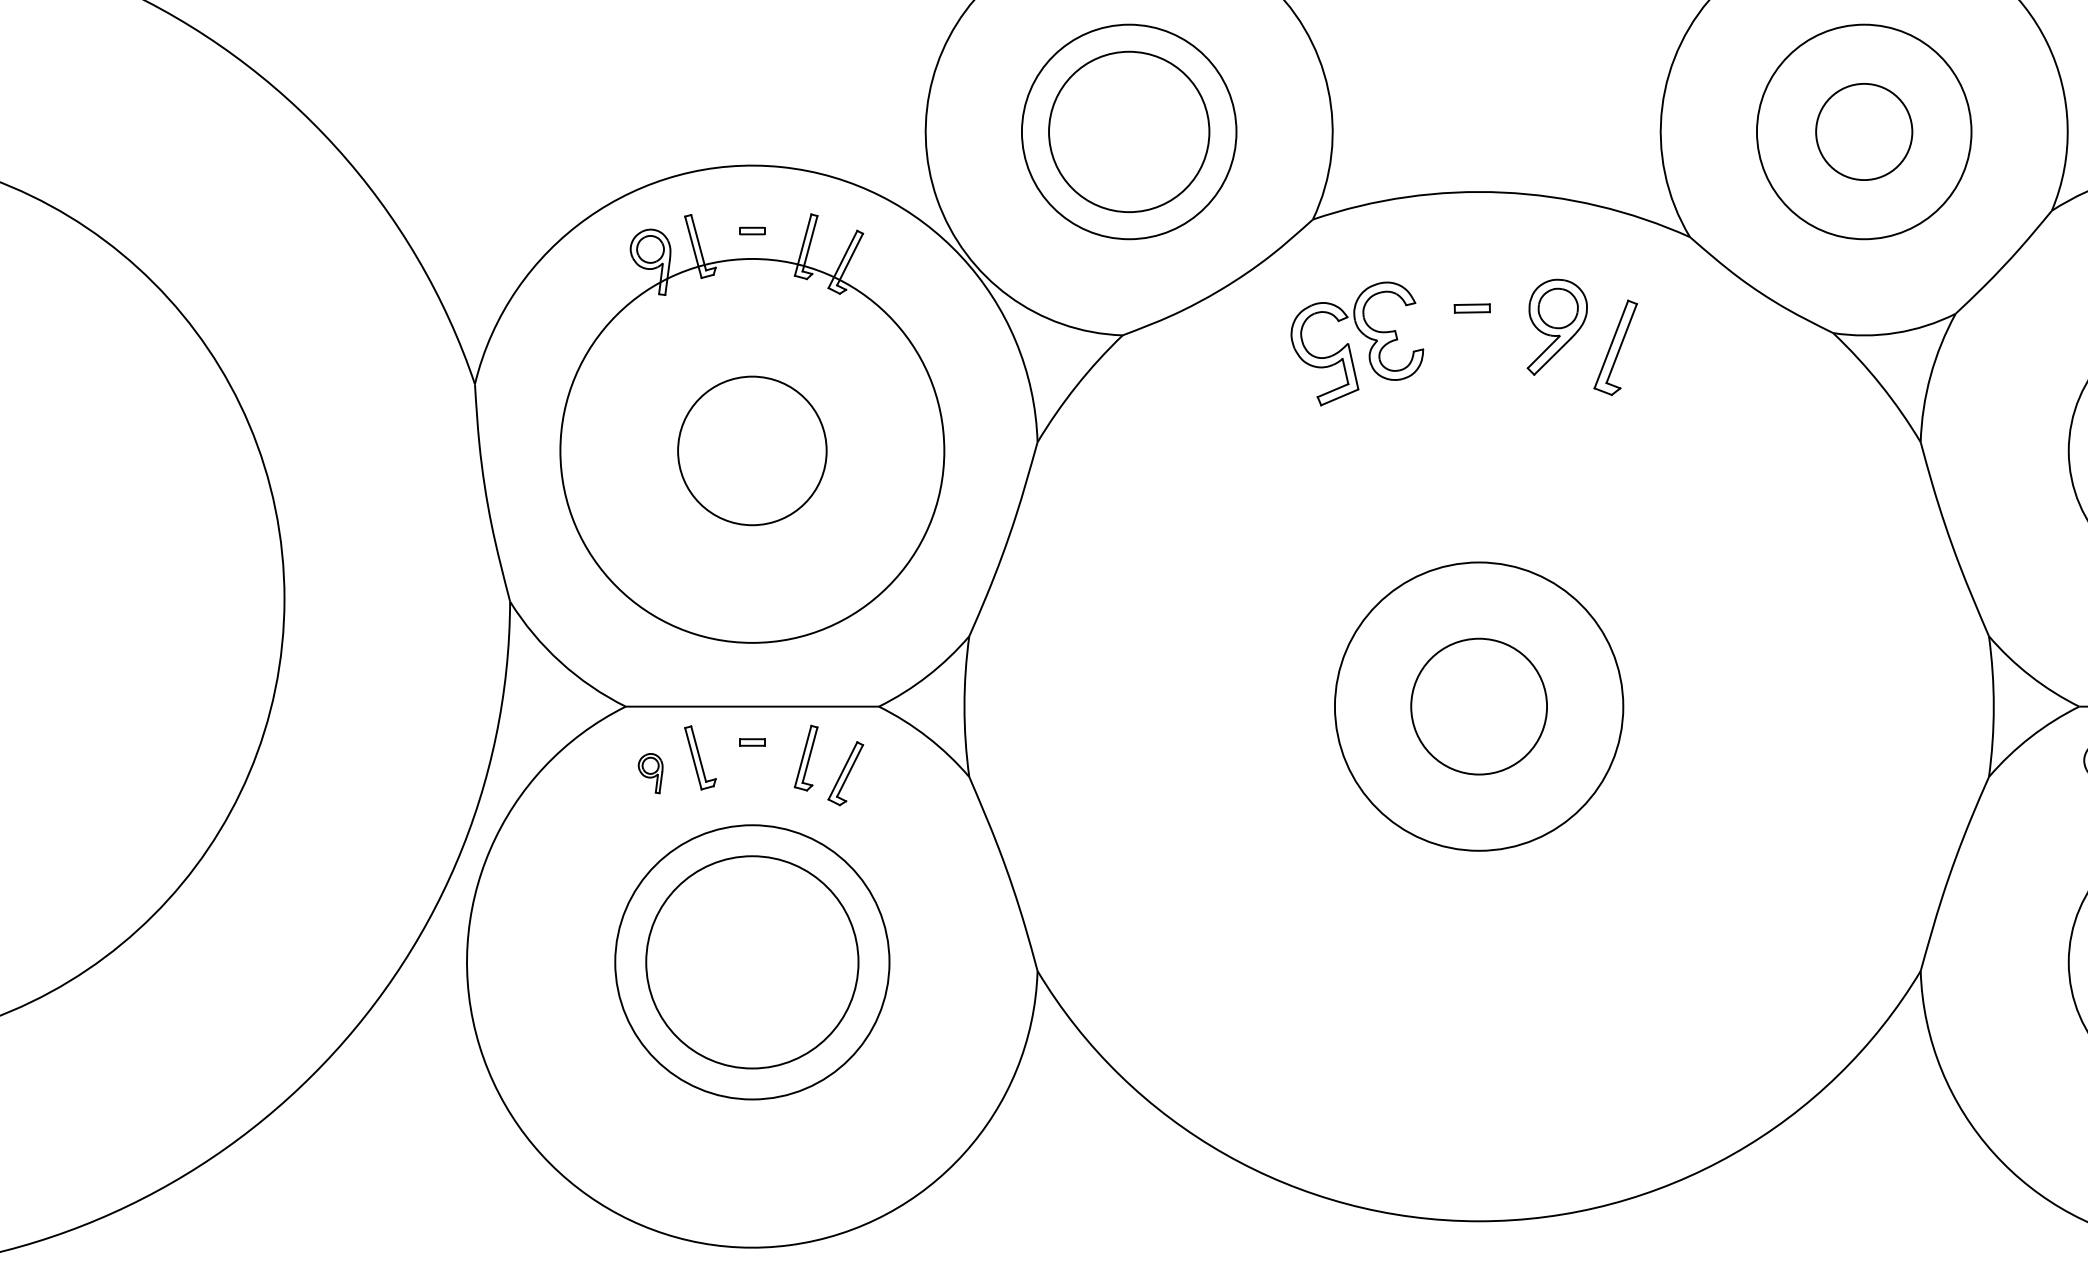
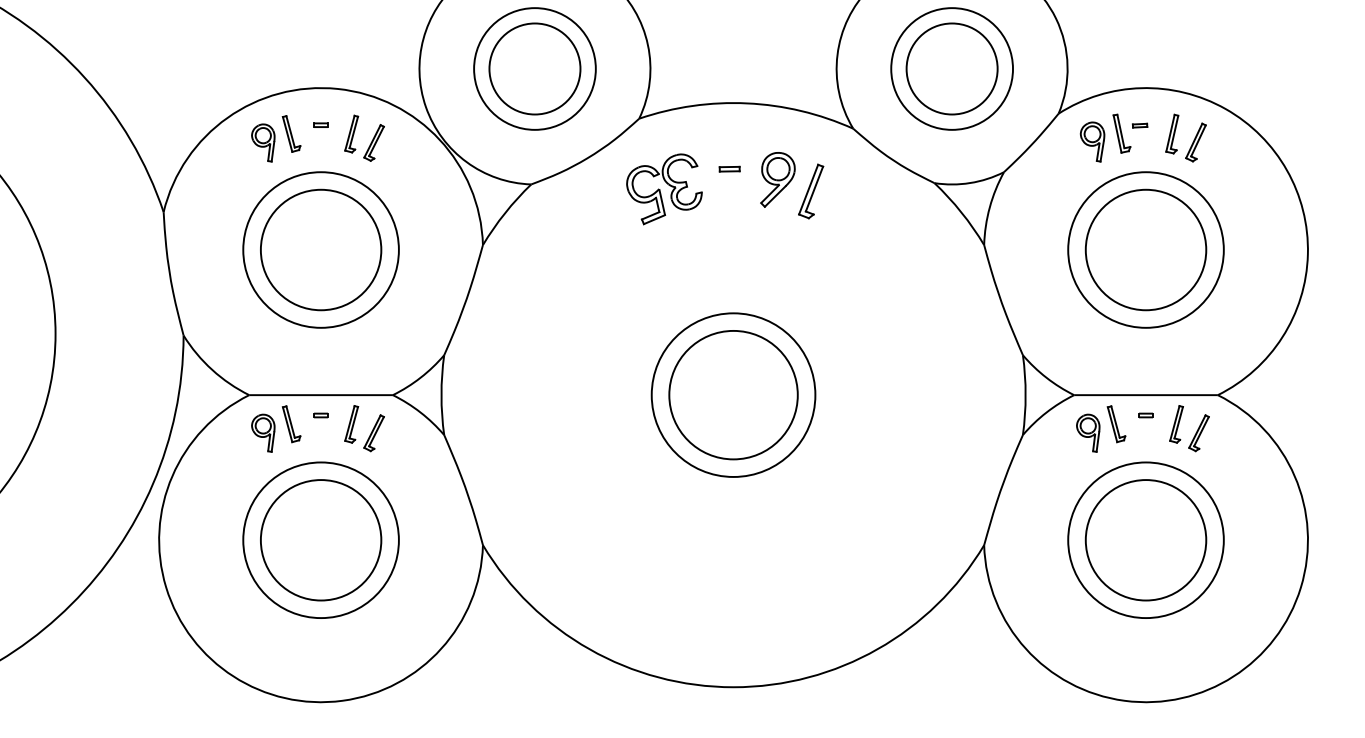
circle: (1863, 131) -> (951, 68), size x1.67
circle: (751, 450) -> (320, 249), size x0.71
circle: (751, 450) -> (320, 249), size x1.43
circle: (1479, 705) -> (733, 394), size x1.67
part: (650, 772) -> (263, 432), size x1.67

